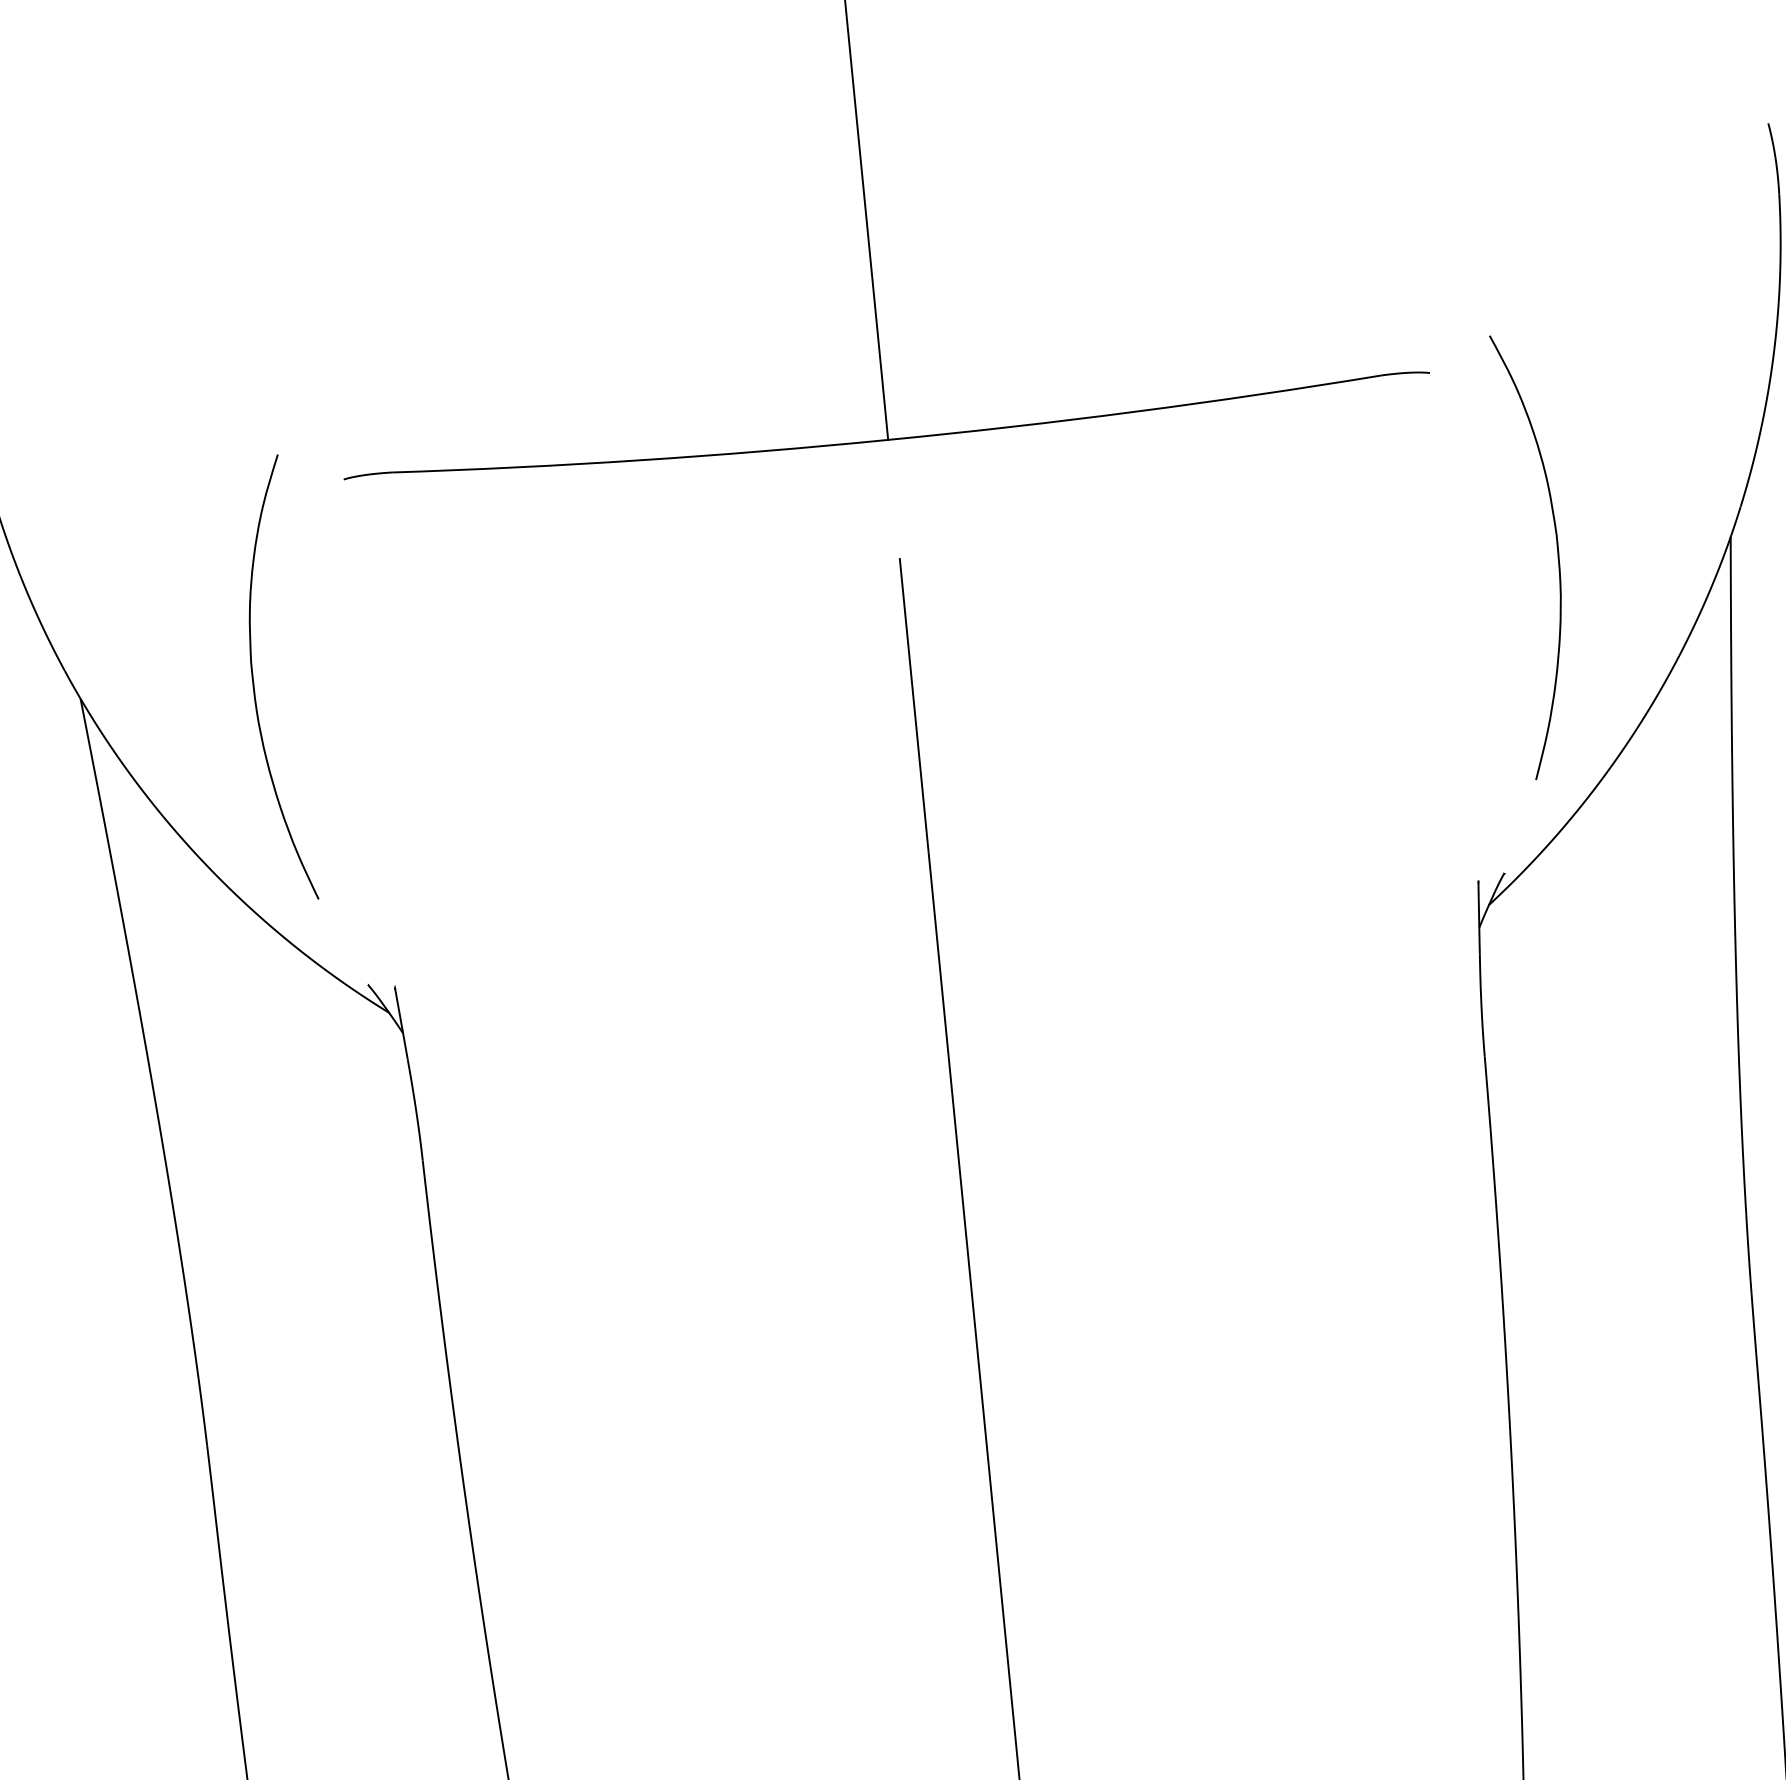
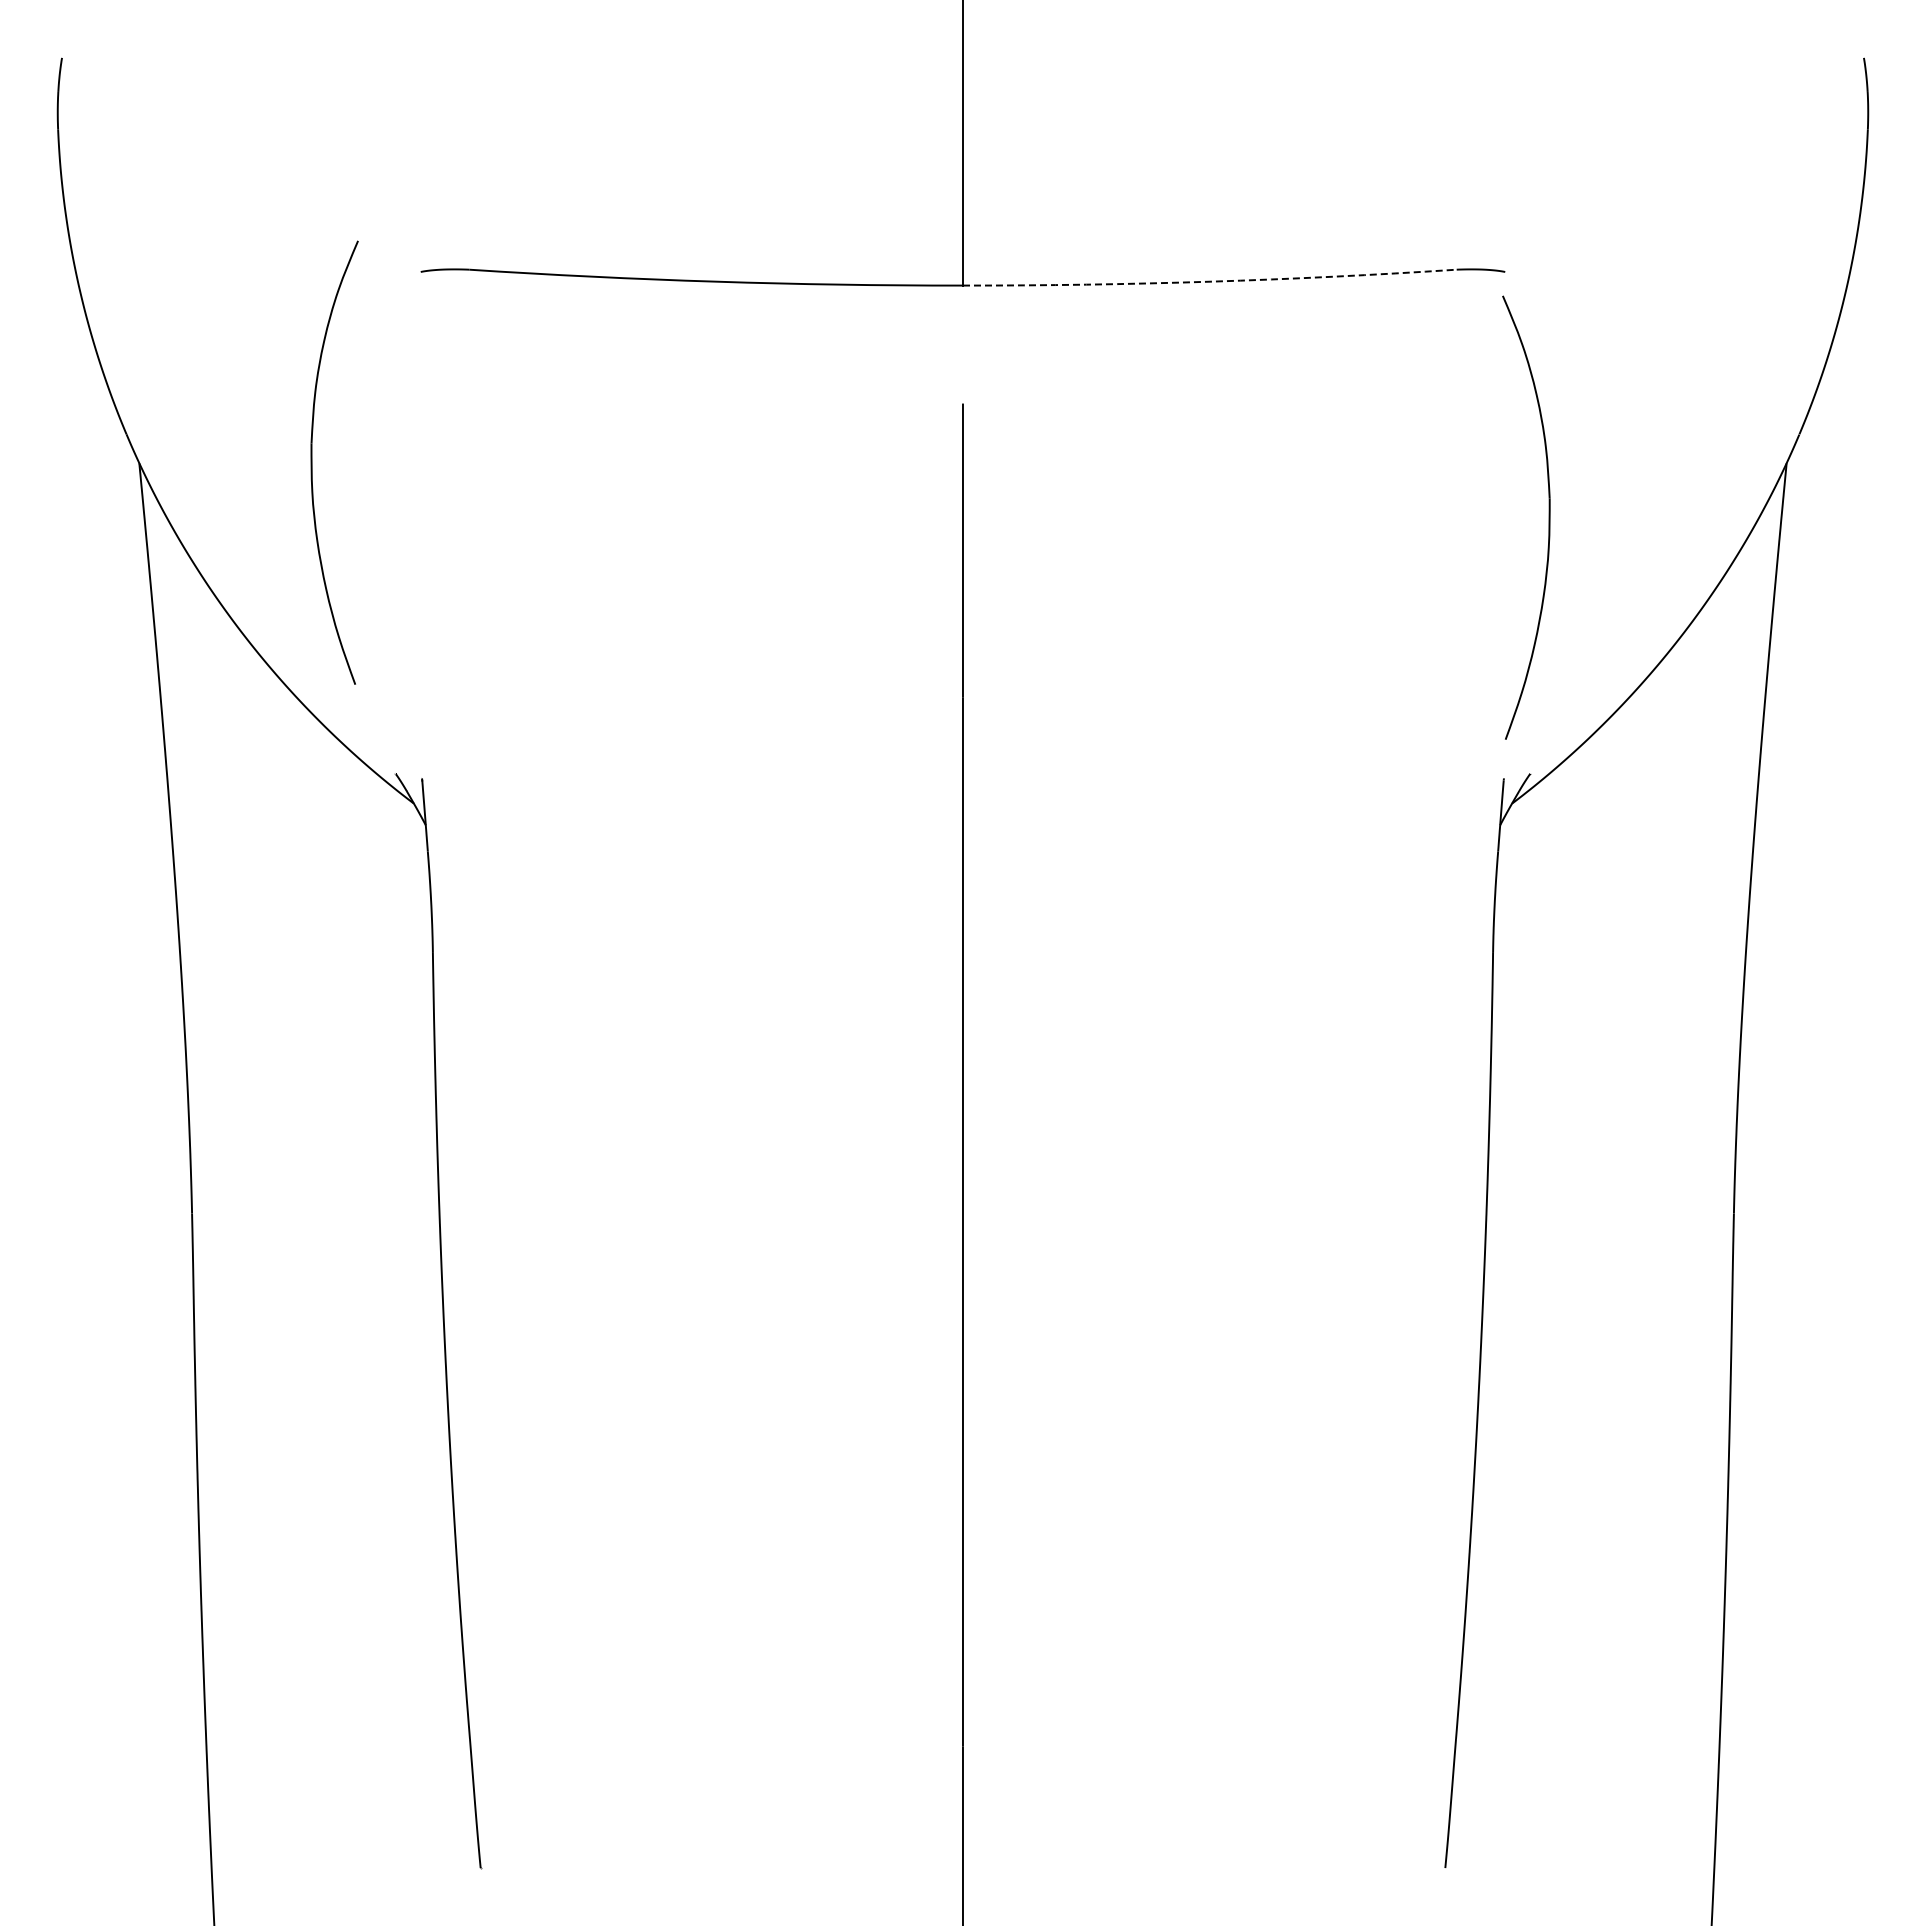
arc: (1134, 411) -> (1209, 281), solid -> dashed
part: (1557, 553) -> (1548, 517), moved

